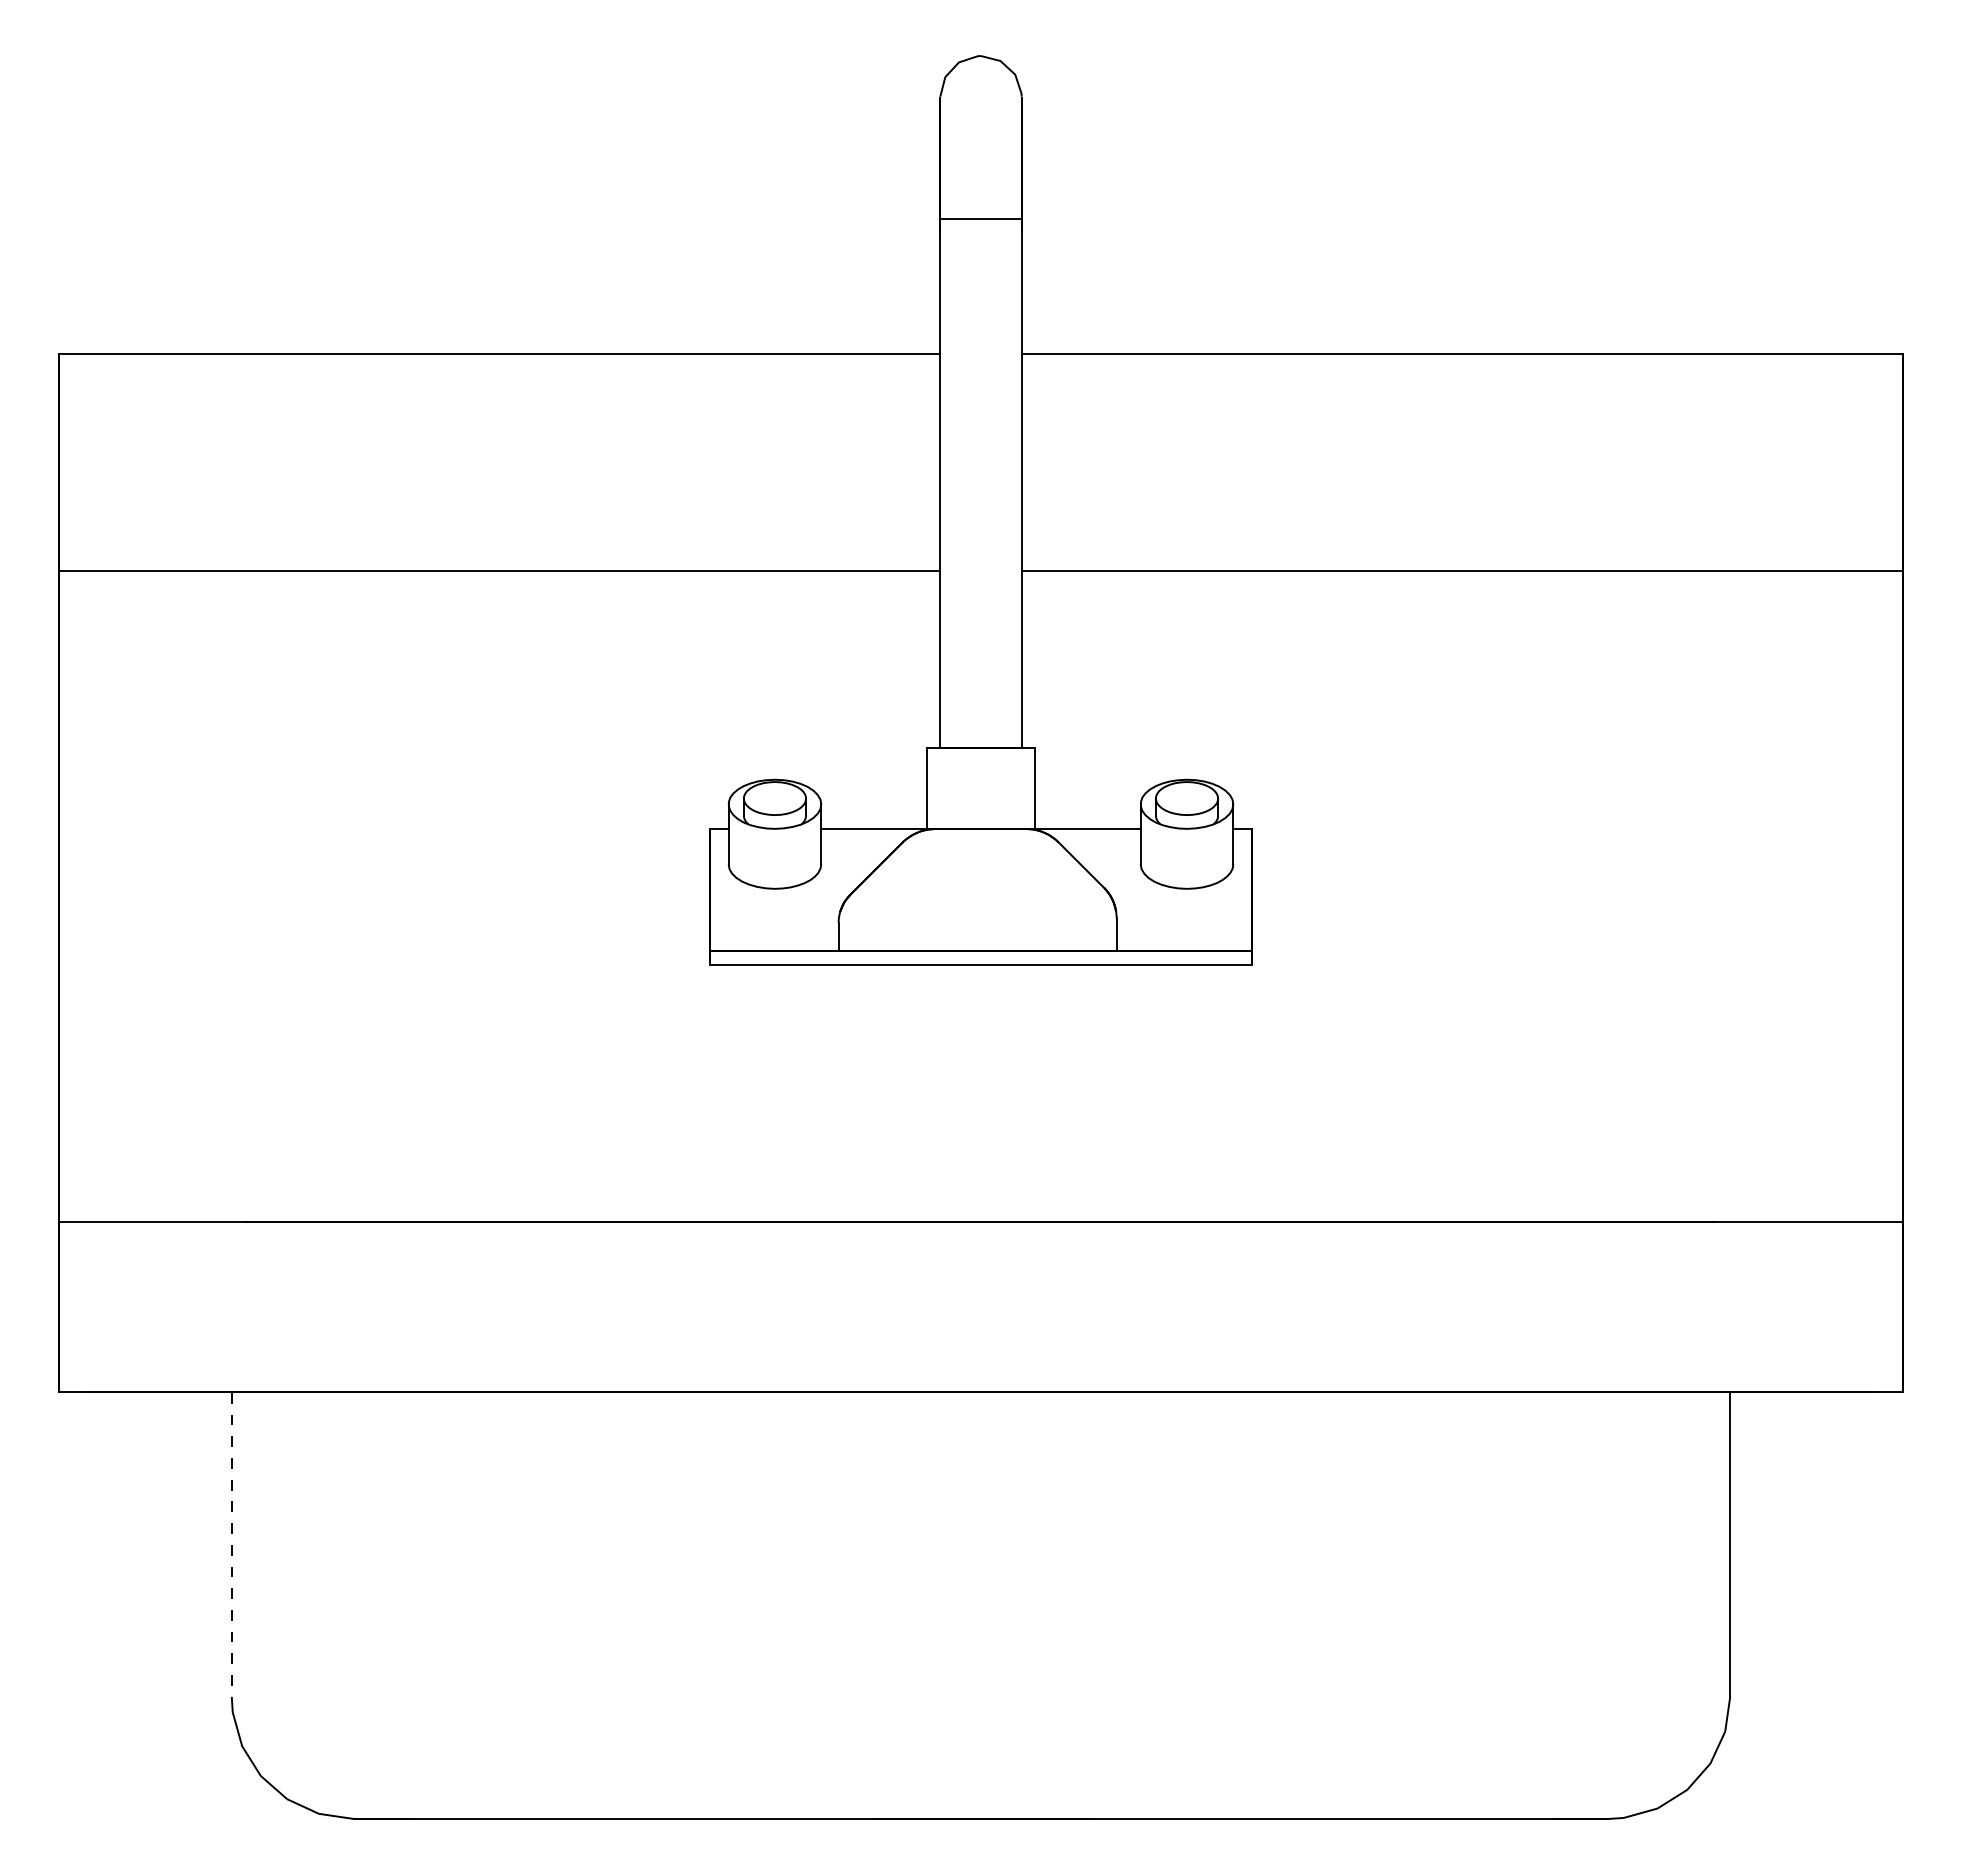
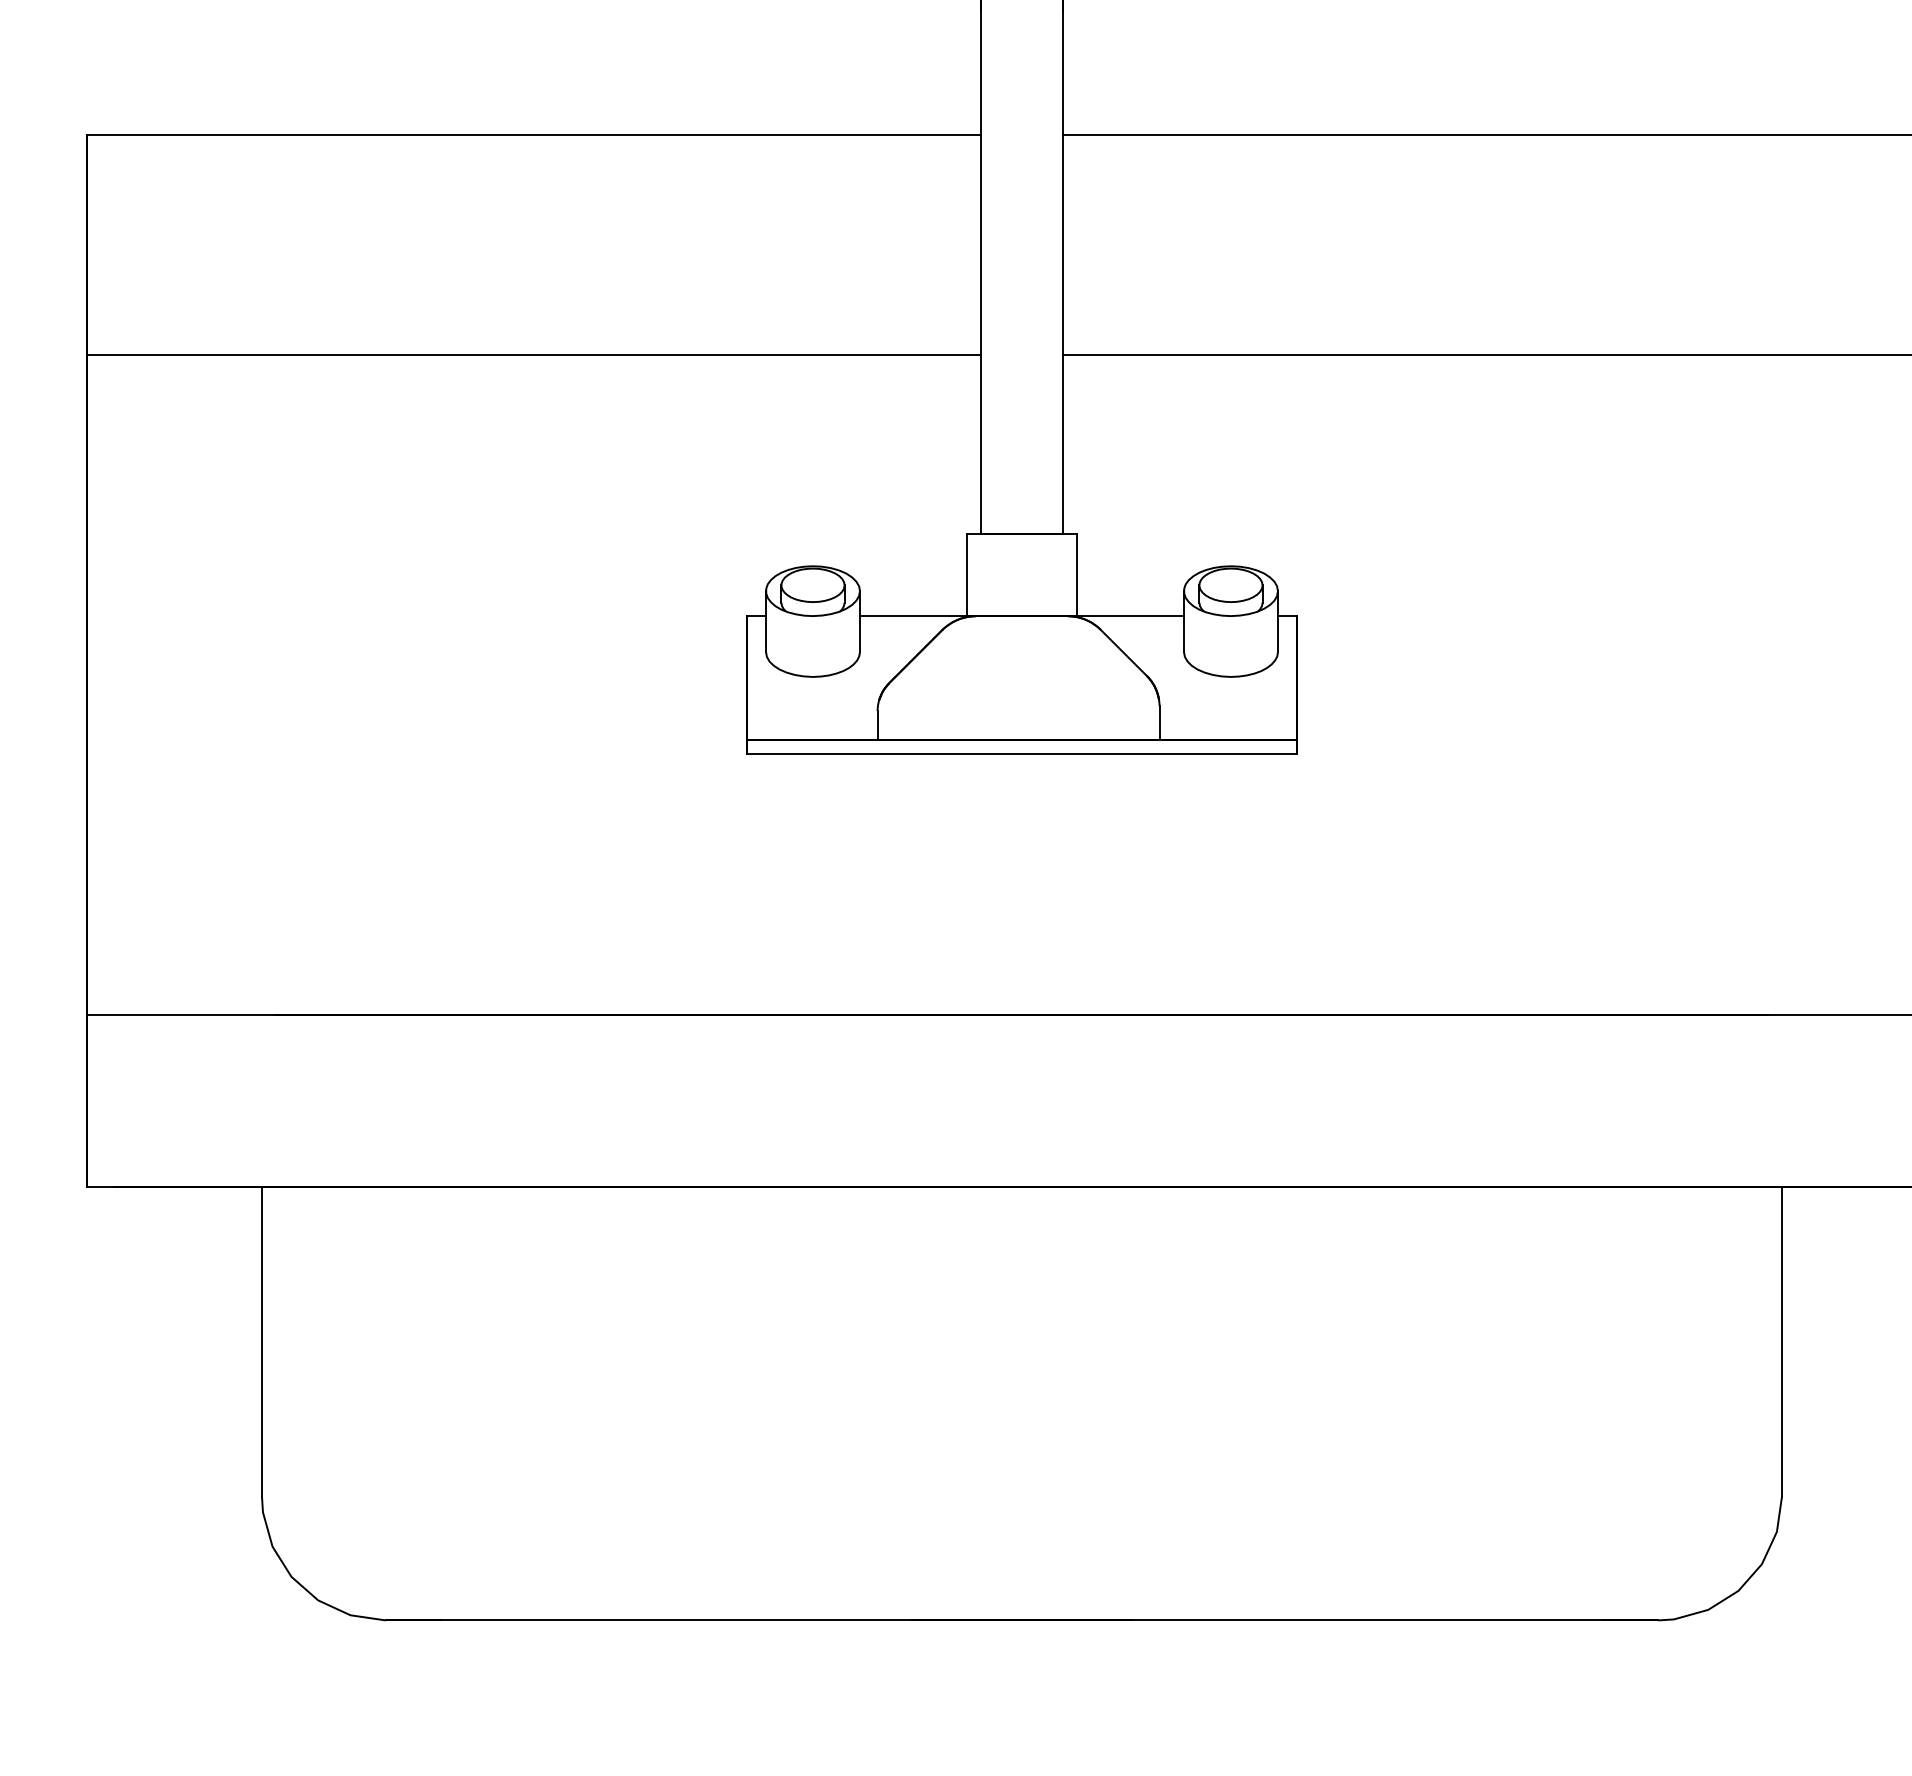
line: (231, 1544) -> (261, 1342), dashed -> solid

